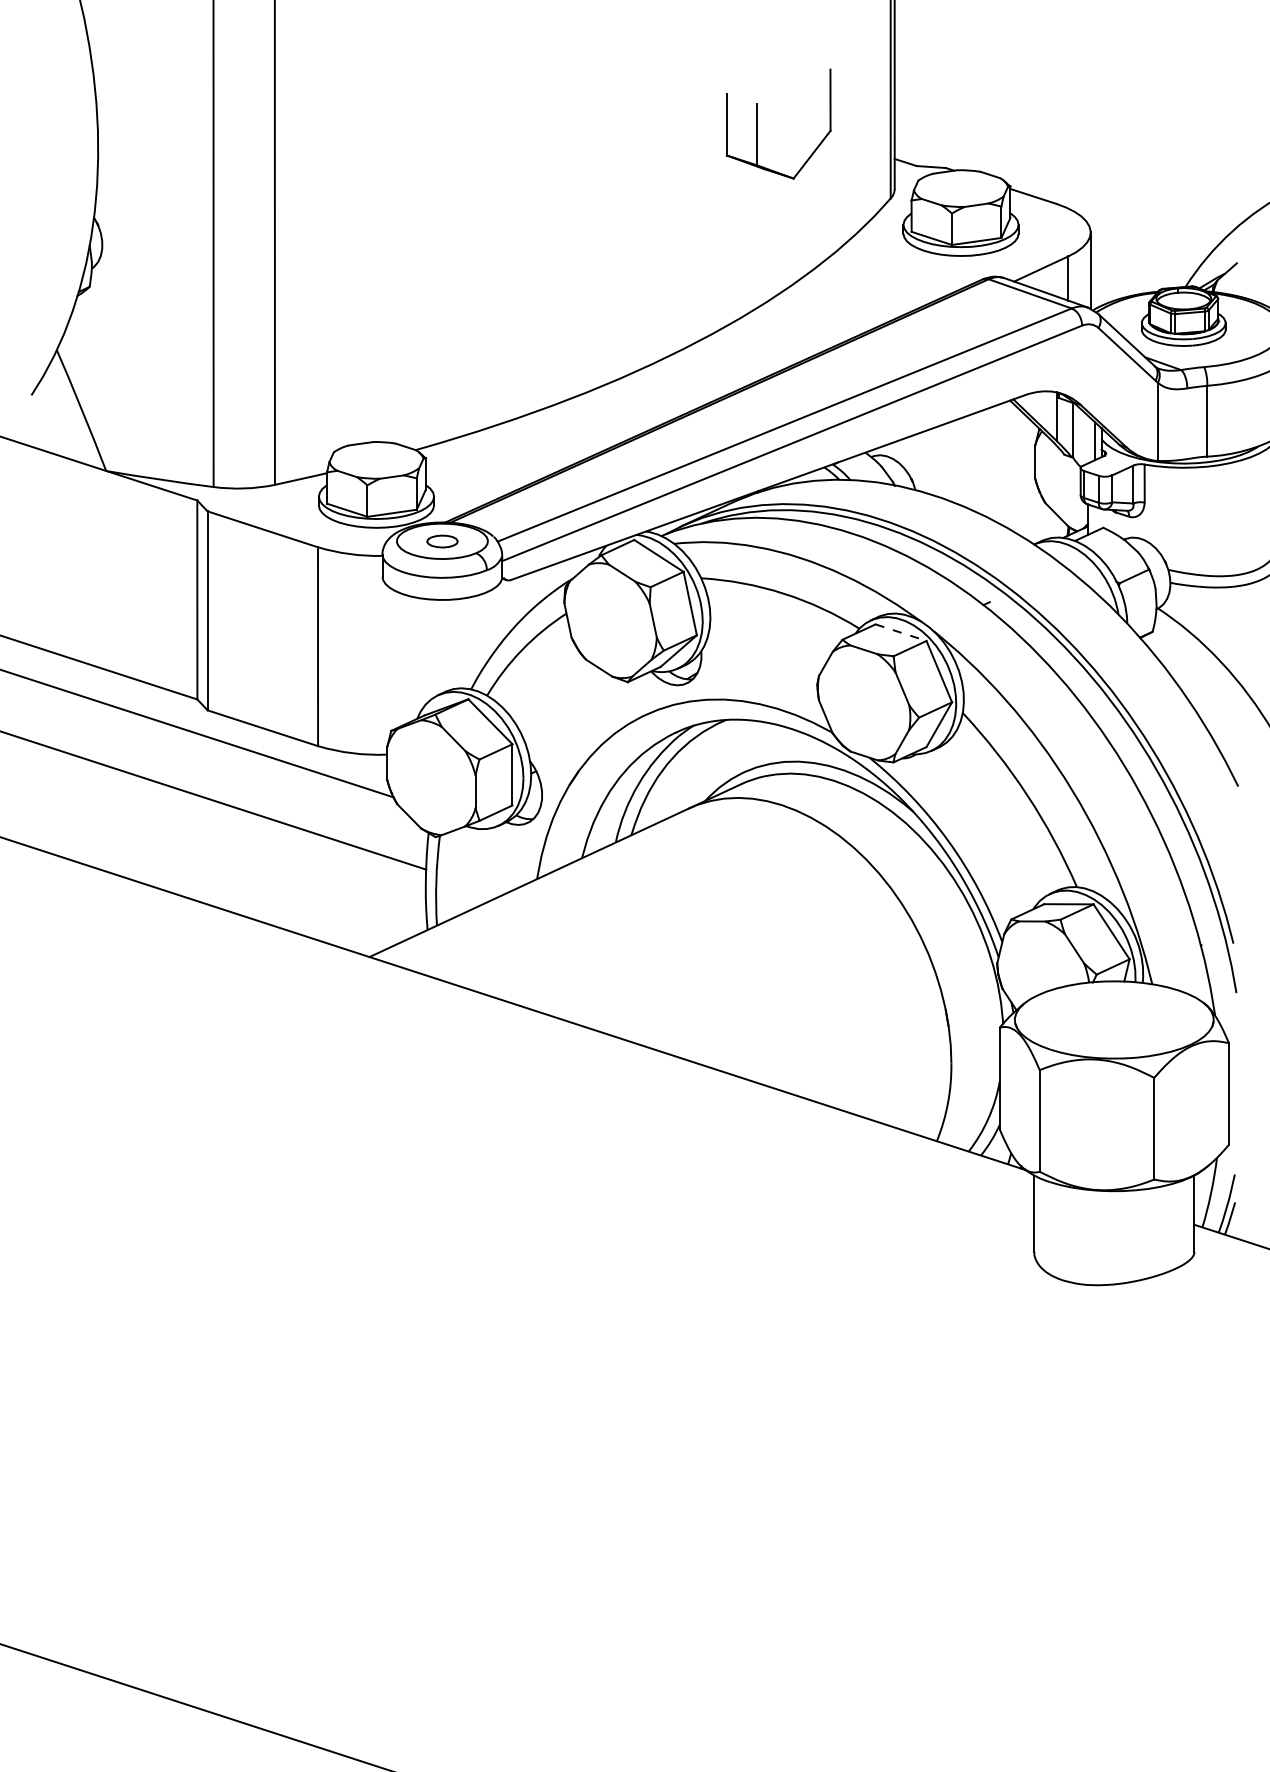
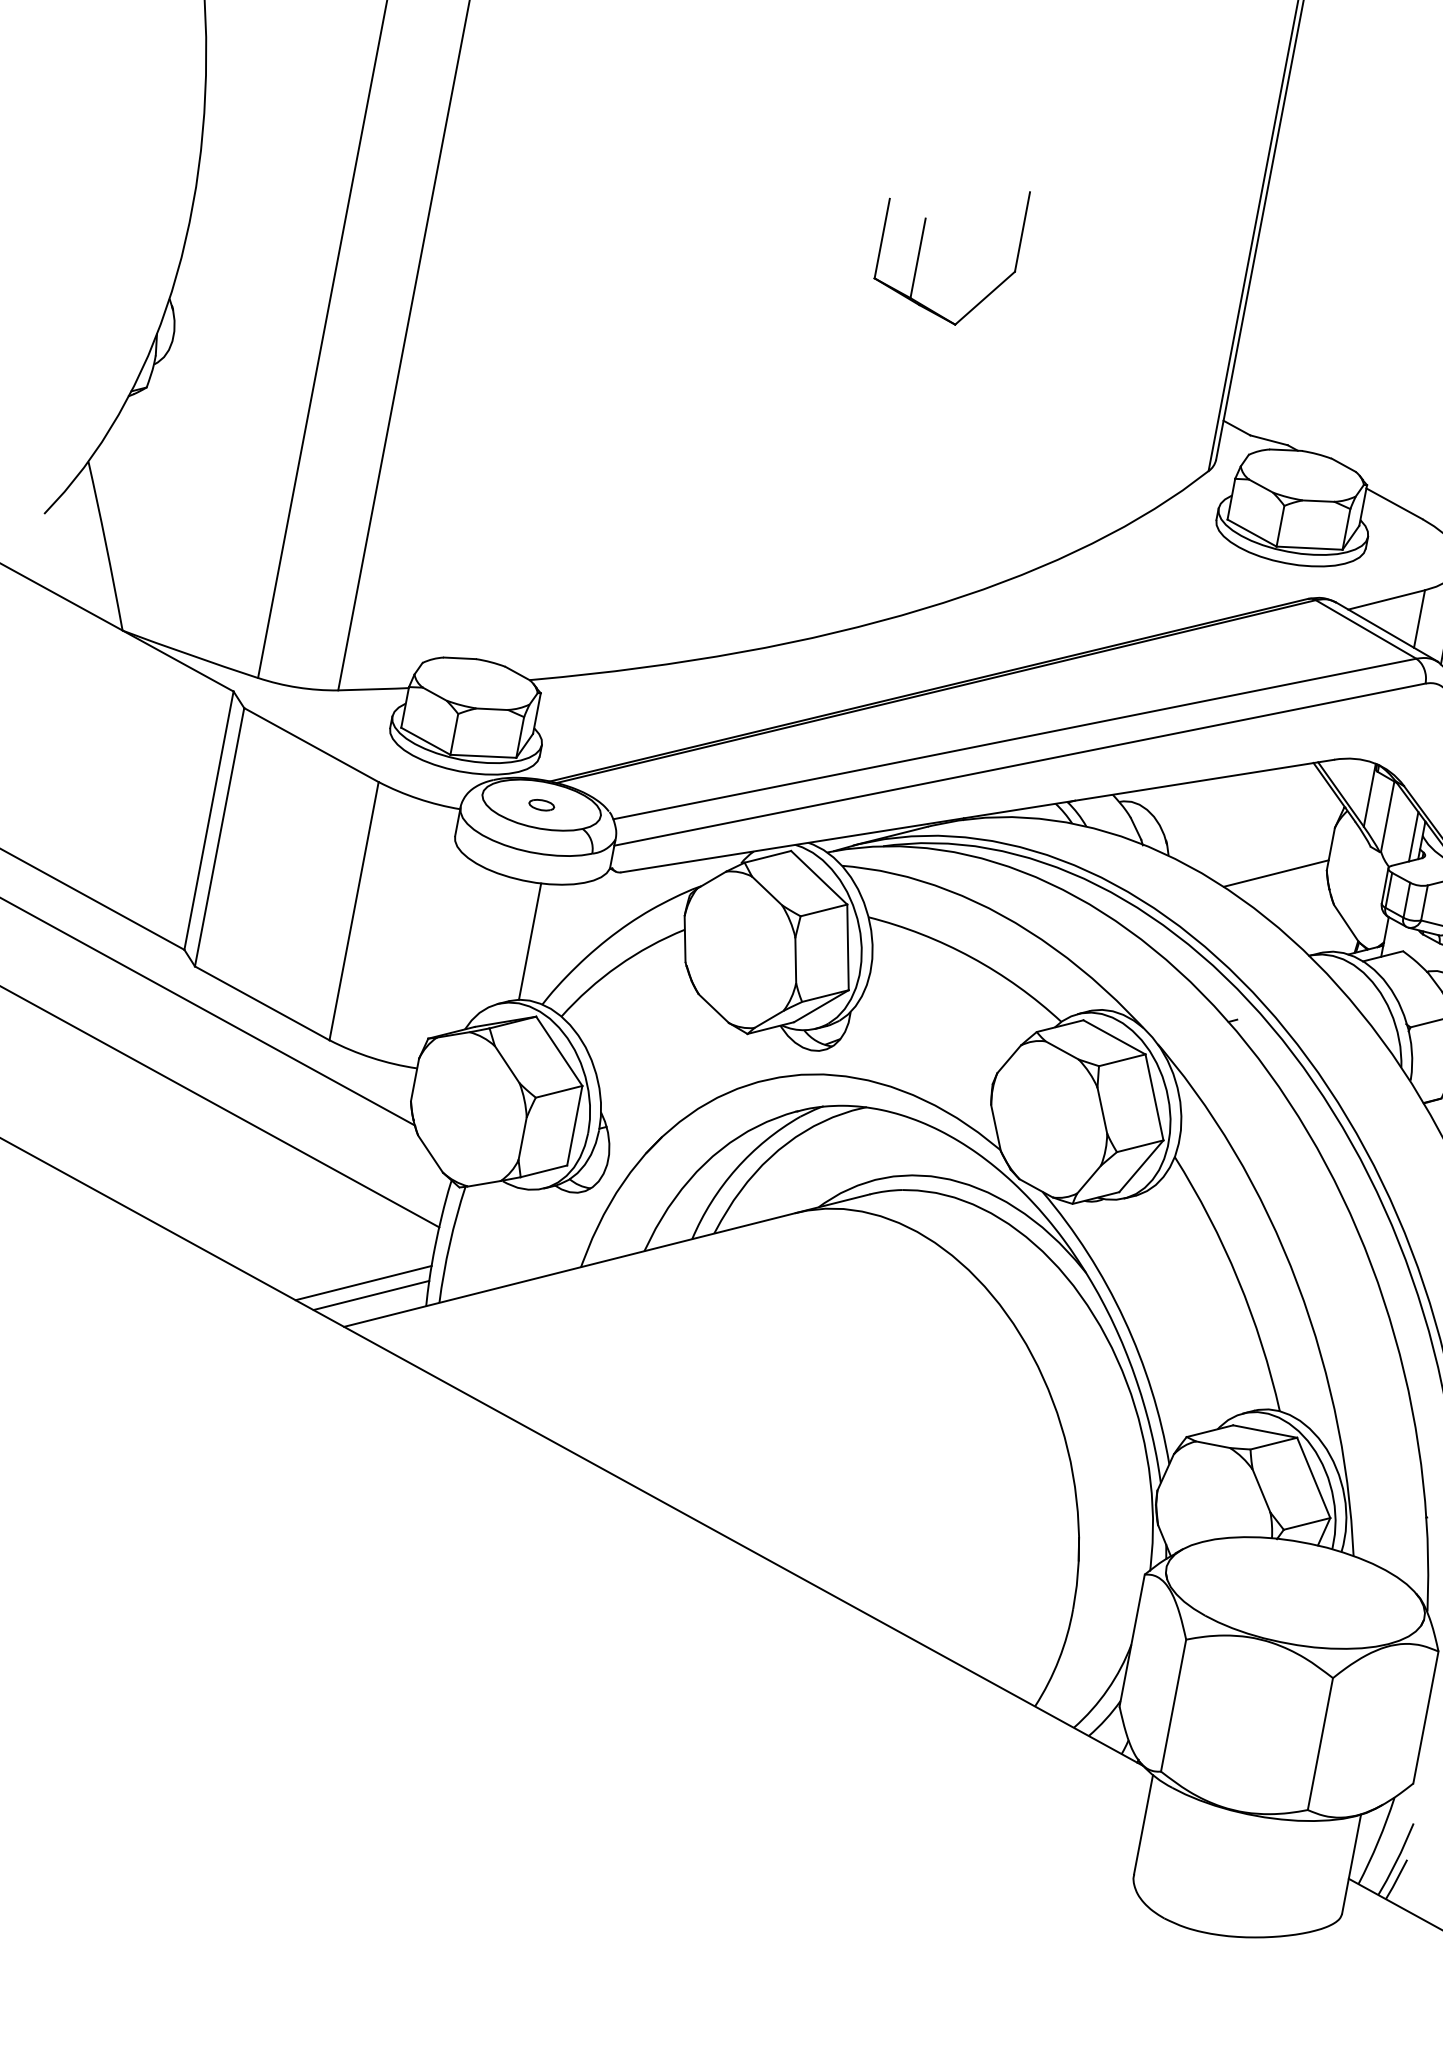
part: (757, 123) -> (921, 244), moved
line: (997, 487) -> (1275, 872), added
part: (442, 540) -> (541, 804), size x0.62
line: (901, 632) -> (1115, 1037), dashed -> solid
line: (453, 644) -> (530, 941), added
line: (377, 921) -> (363, 1282), added
line: (385, 929) -> (371, 1295), added

